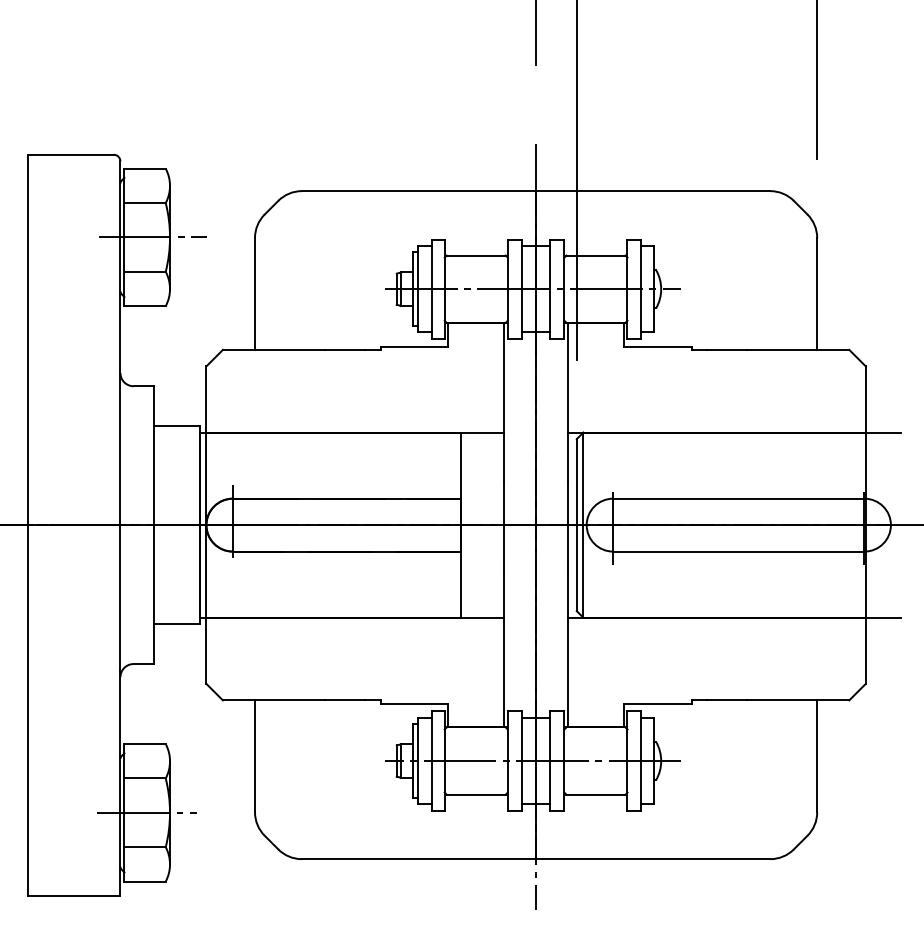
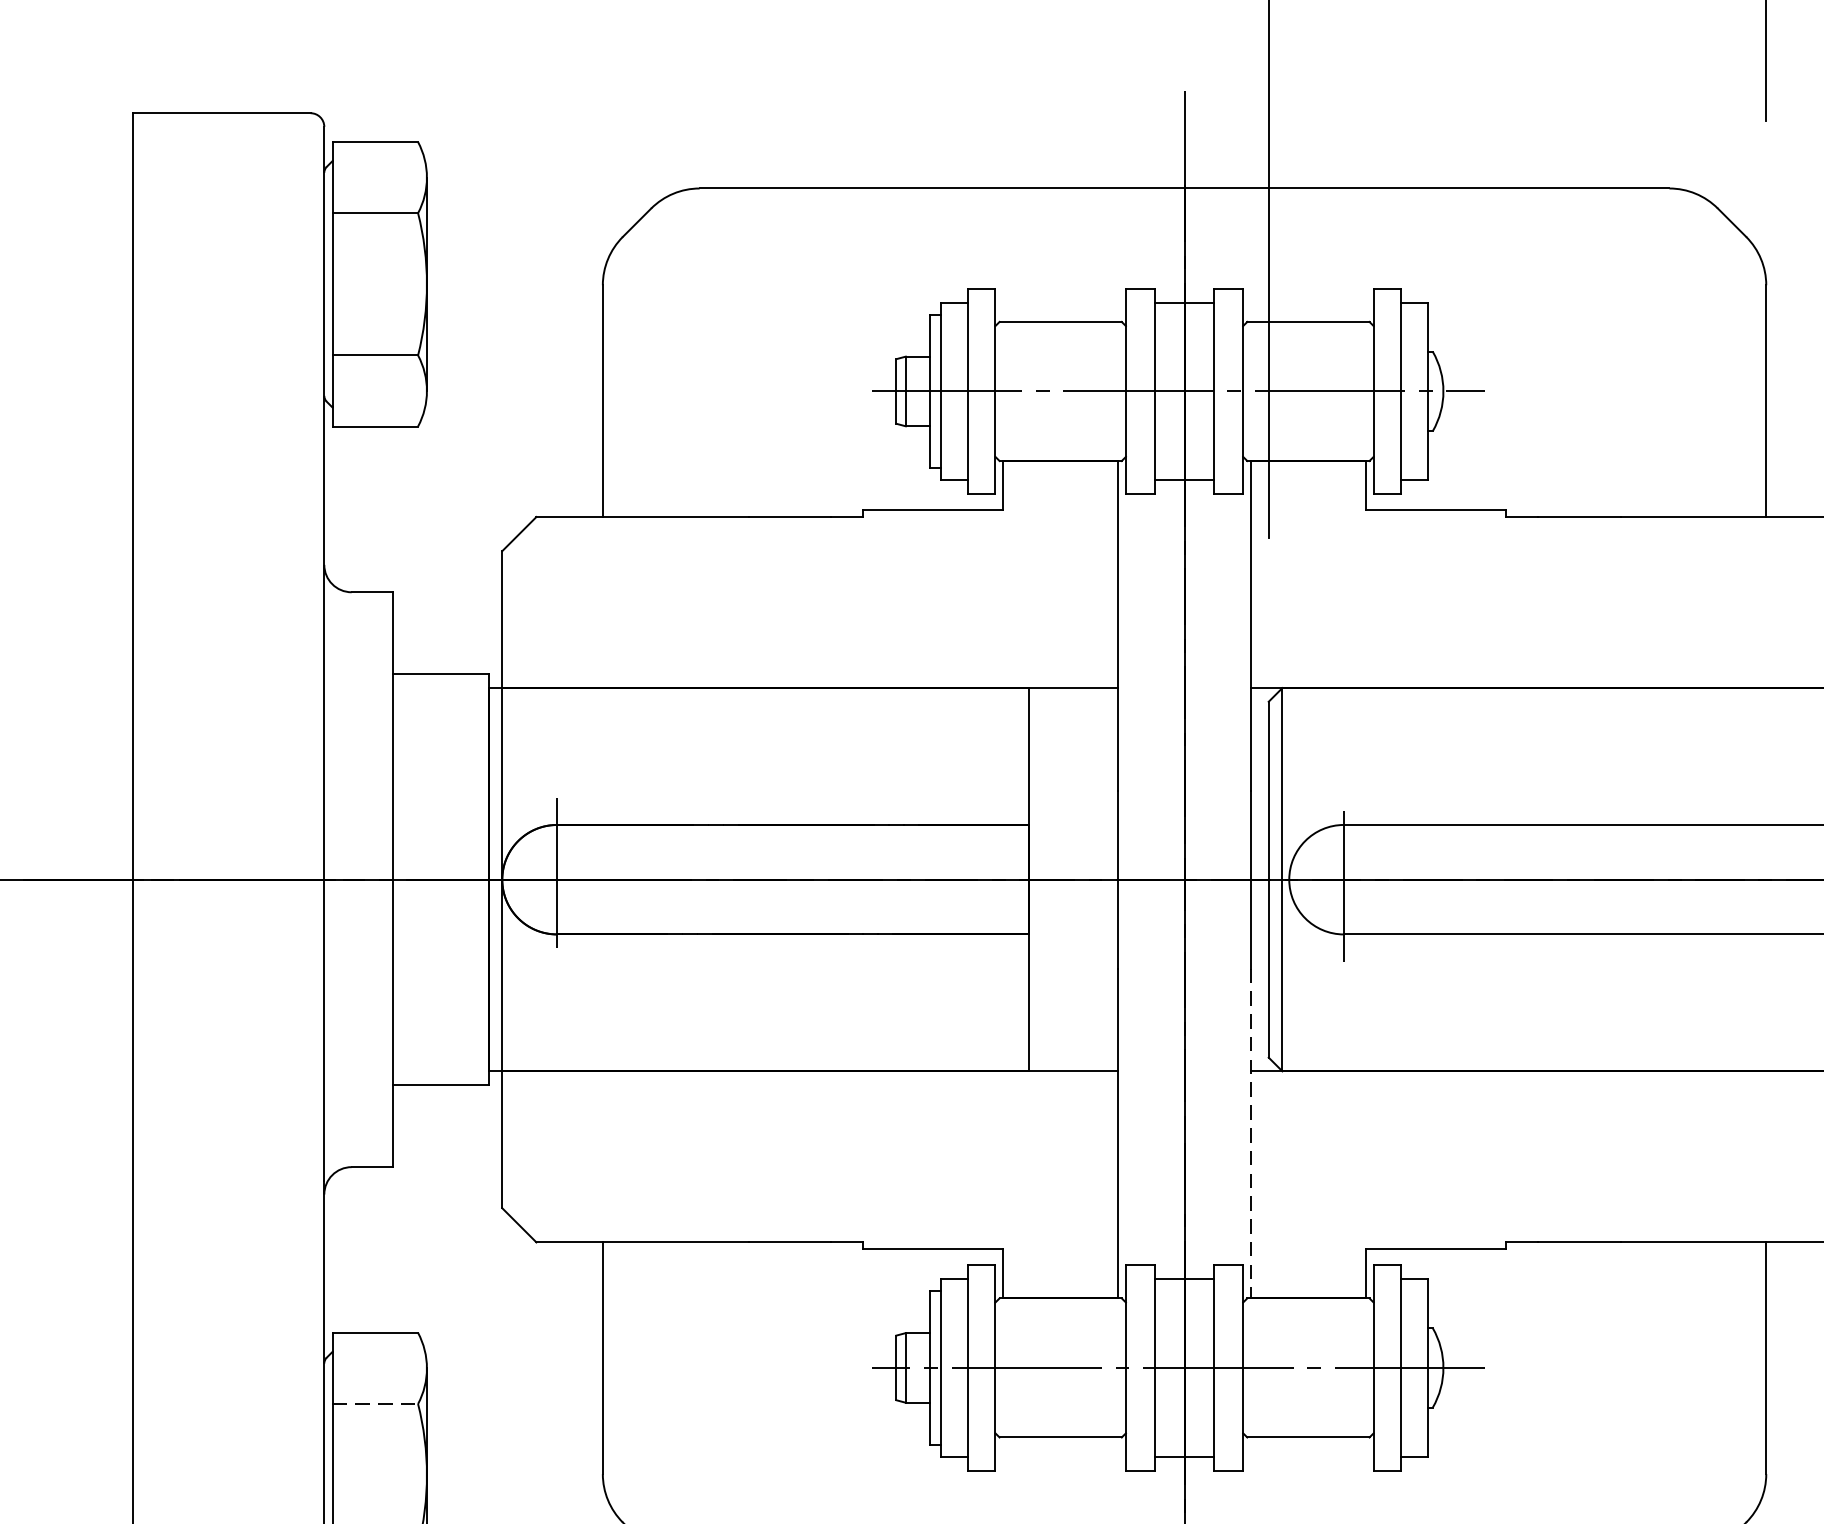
line: (152, 237) -> (390, 284), removed
line: (568, 647) -> (1251, 1132), solid -> dashed
line: (145, 778) -> (376, 1404), solid -> dashed
line: (146, 812) -> (378, 1474), removed

